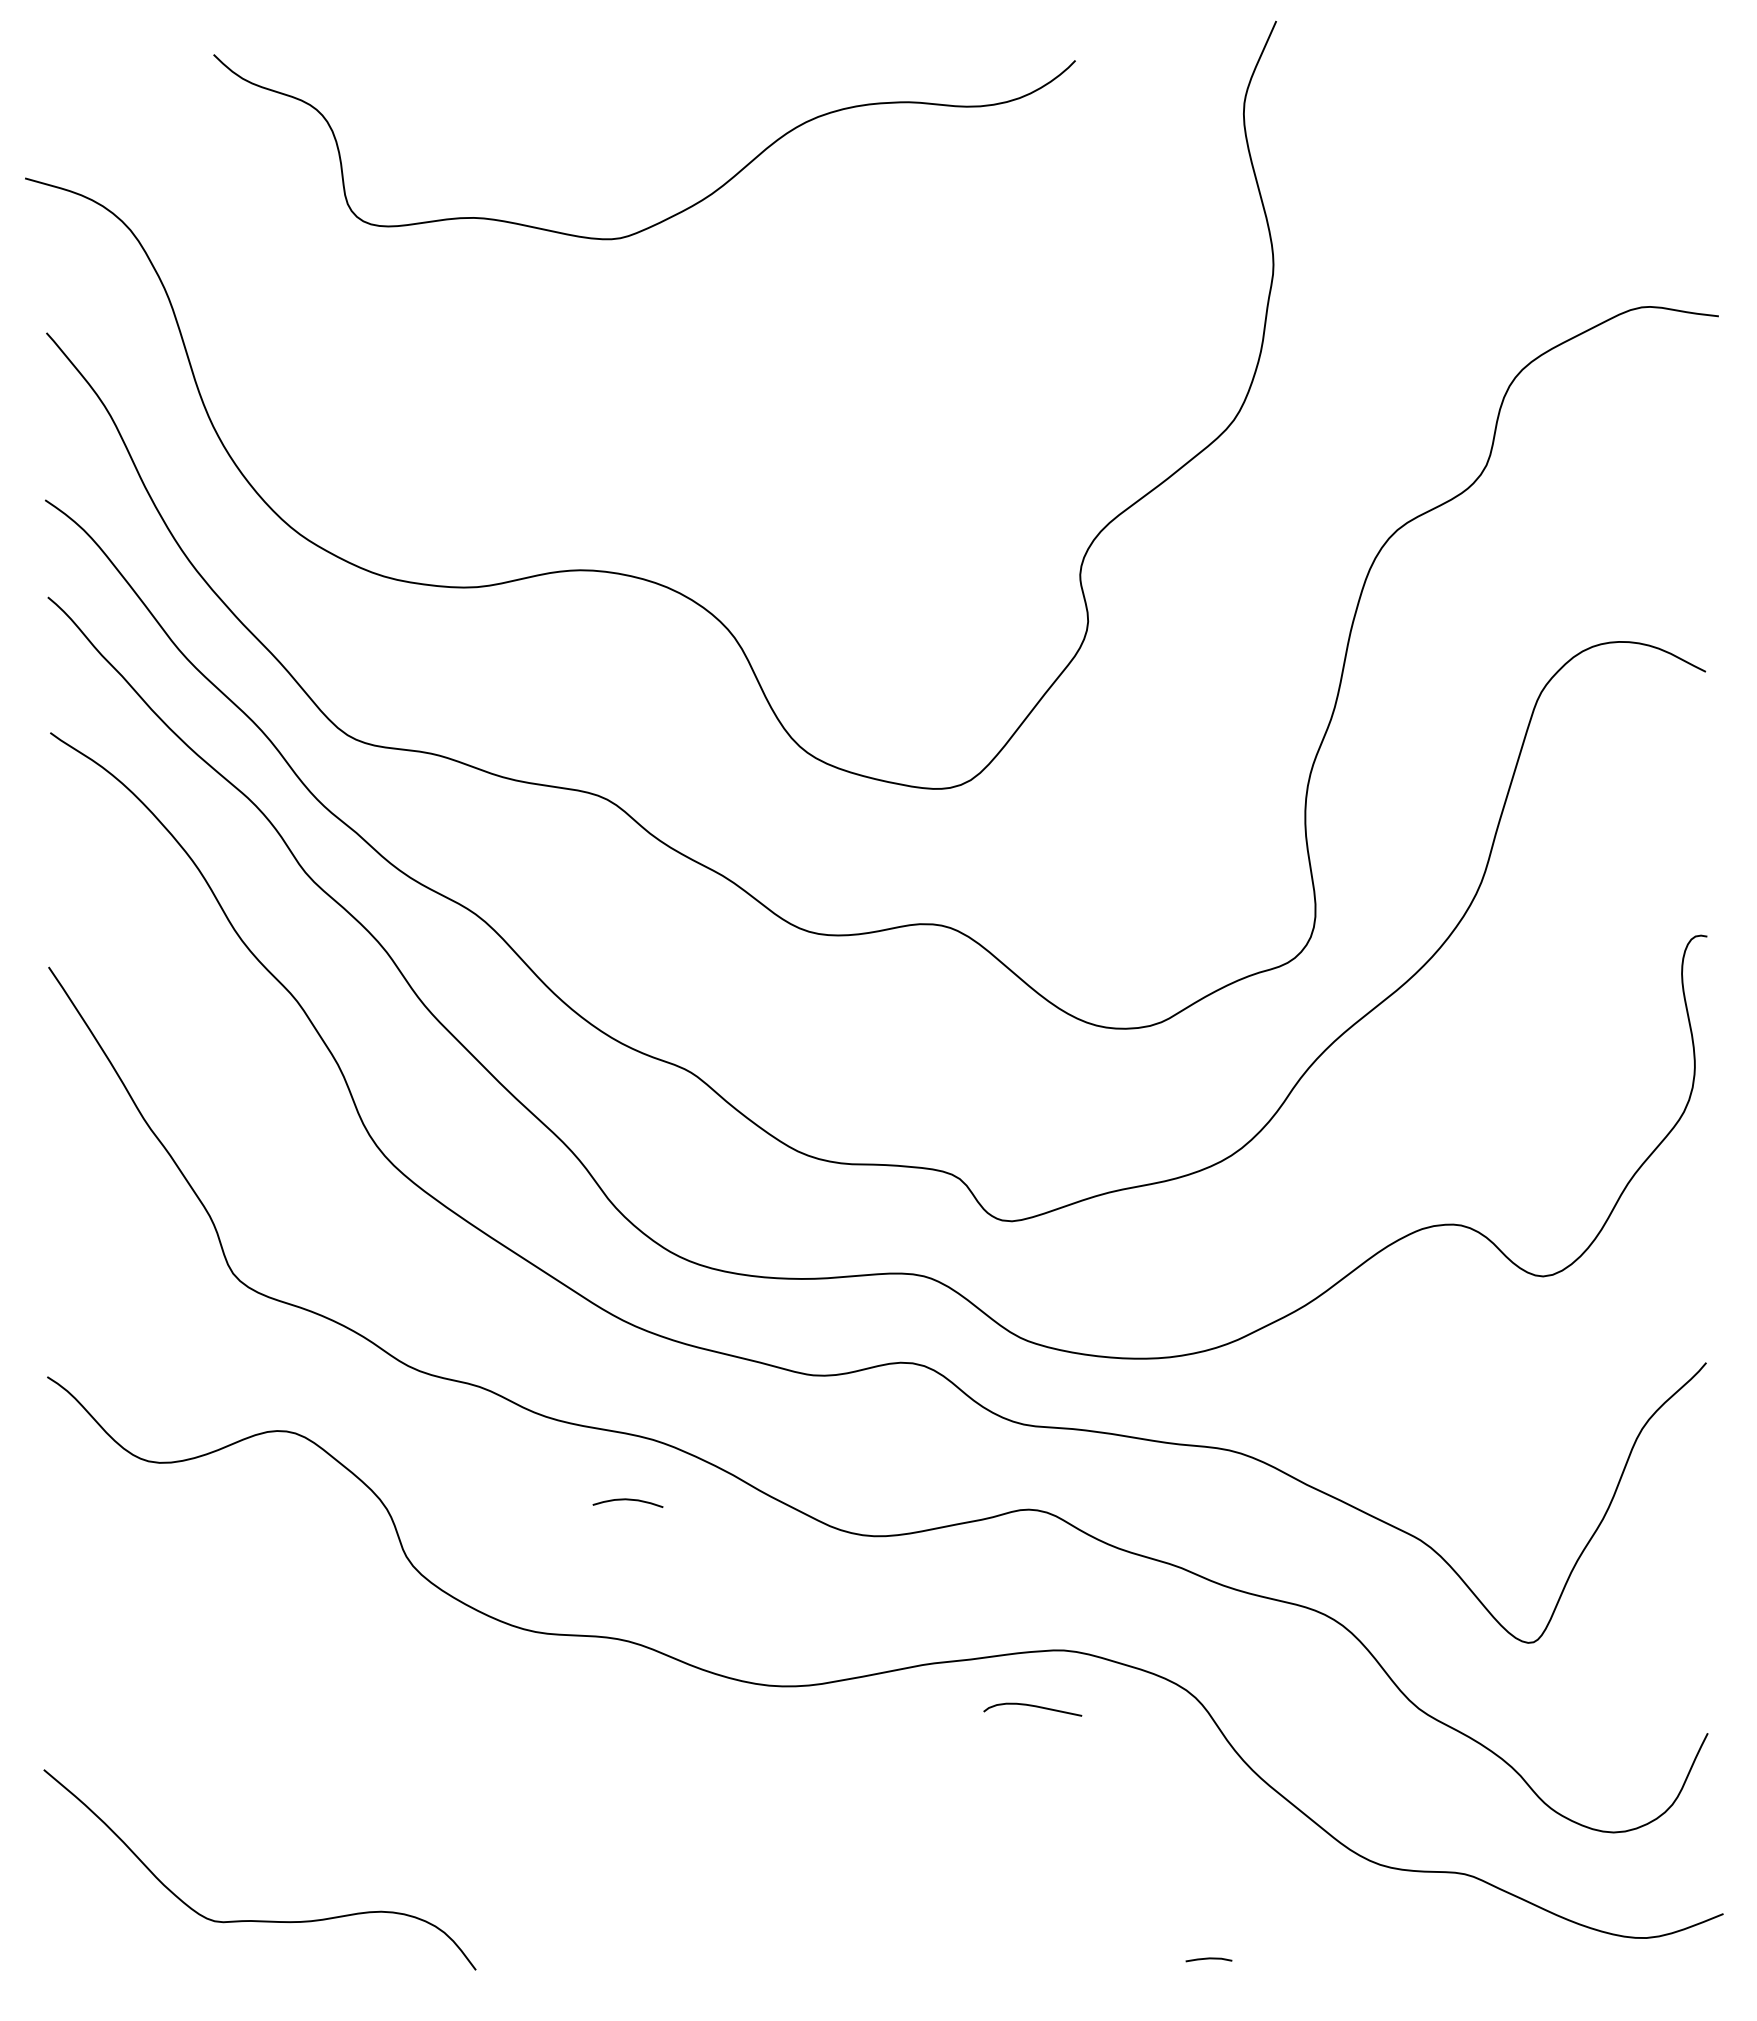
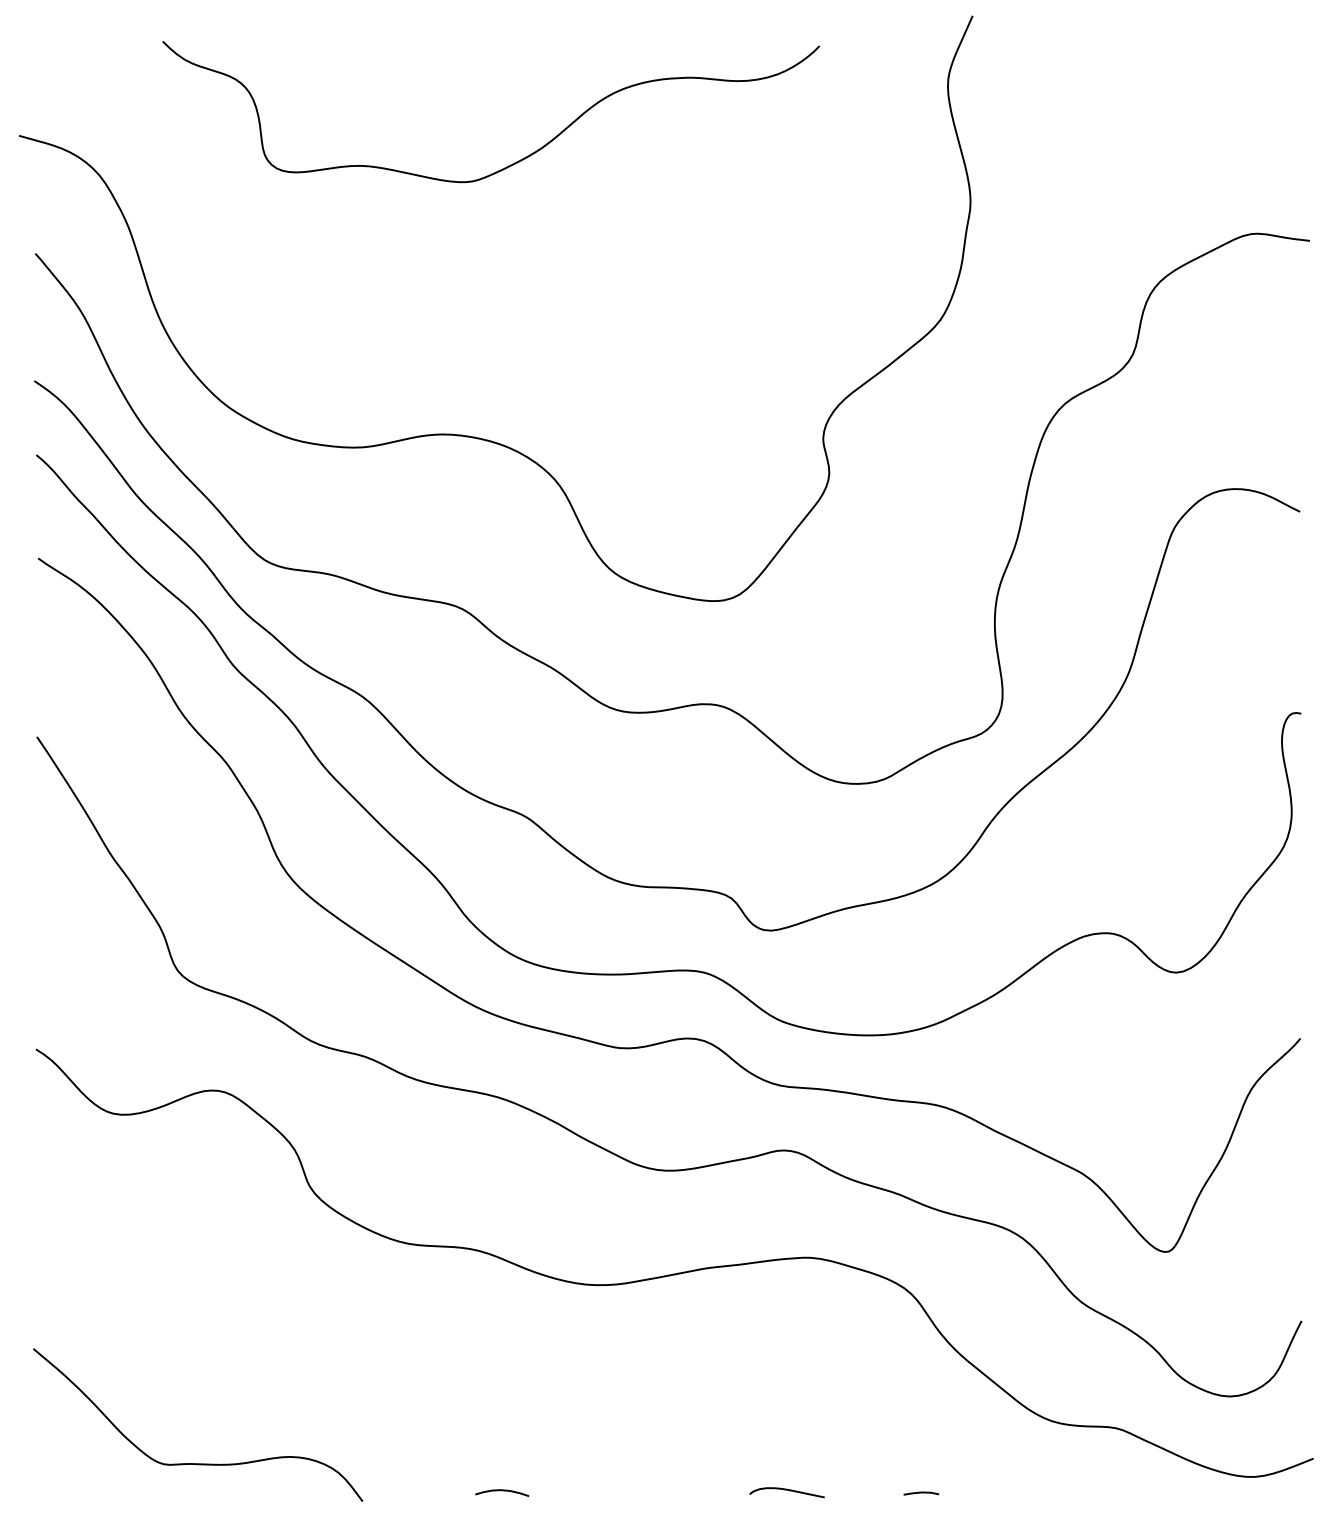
curve: (627, 1500) -> (501, 1491), moved
curve: (1032, 1706) -> (786, 1490), moved

